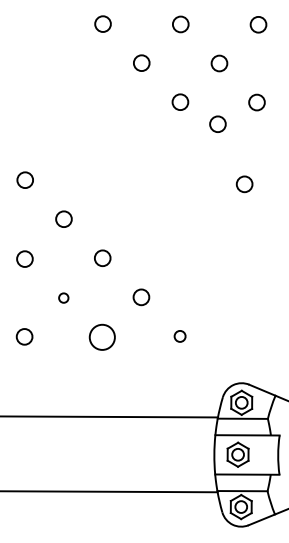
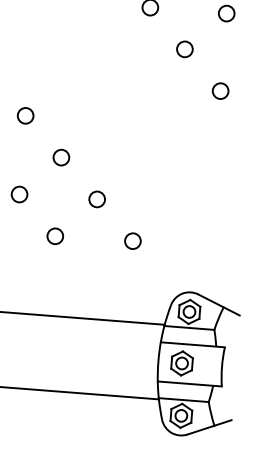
circle: (217, 123) -> (184, 48), moved
circle: (244, 184) -> (220, 91), moved
circle: (63, 297) -> (19, 193), size x1.67
circle: (102, 336) -> (55, 235), size x0.62
circle: (179, 336) -> (132, 241), size x1.43

